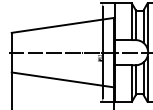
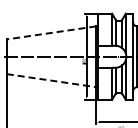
line: (62, 24) -> (51, 32), solid -> dashed
line: (63, 79) -> (52, 80), solid -> dashed

